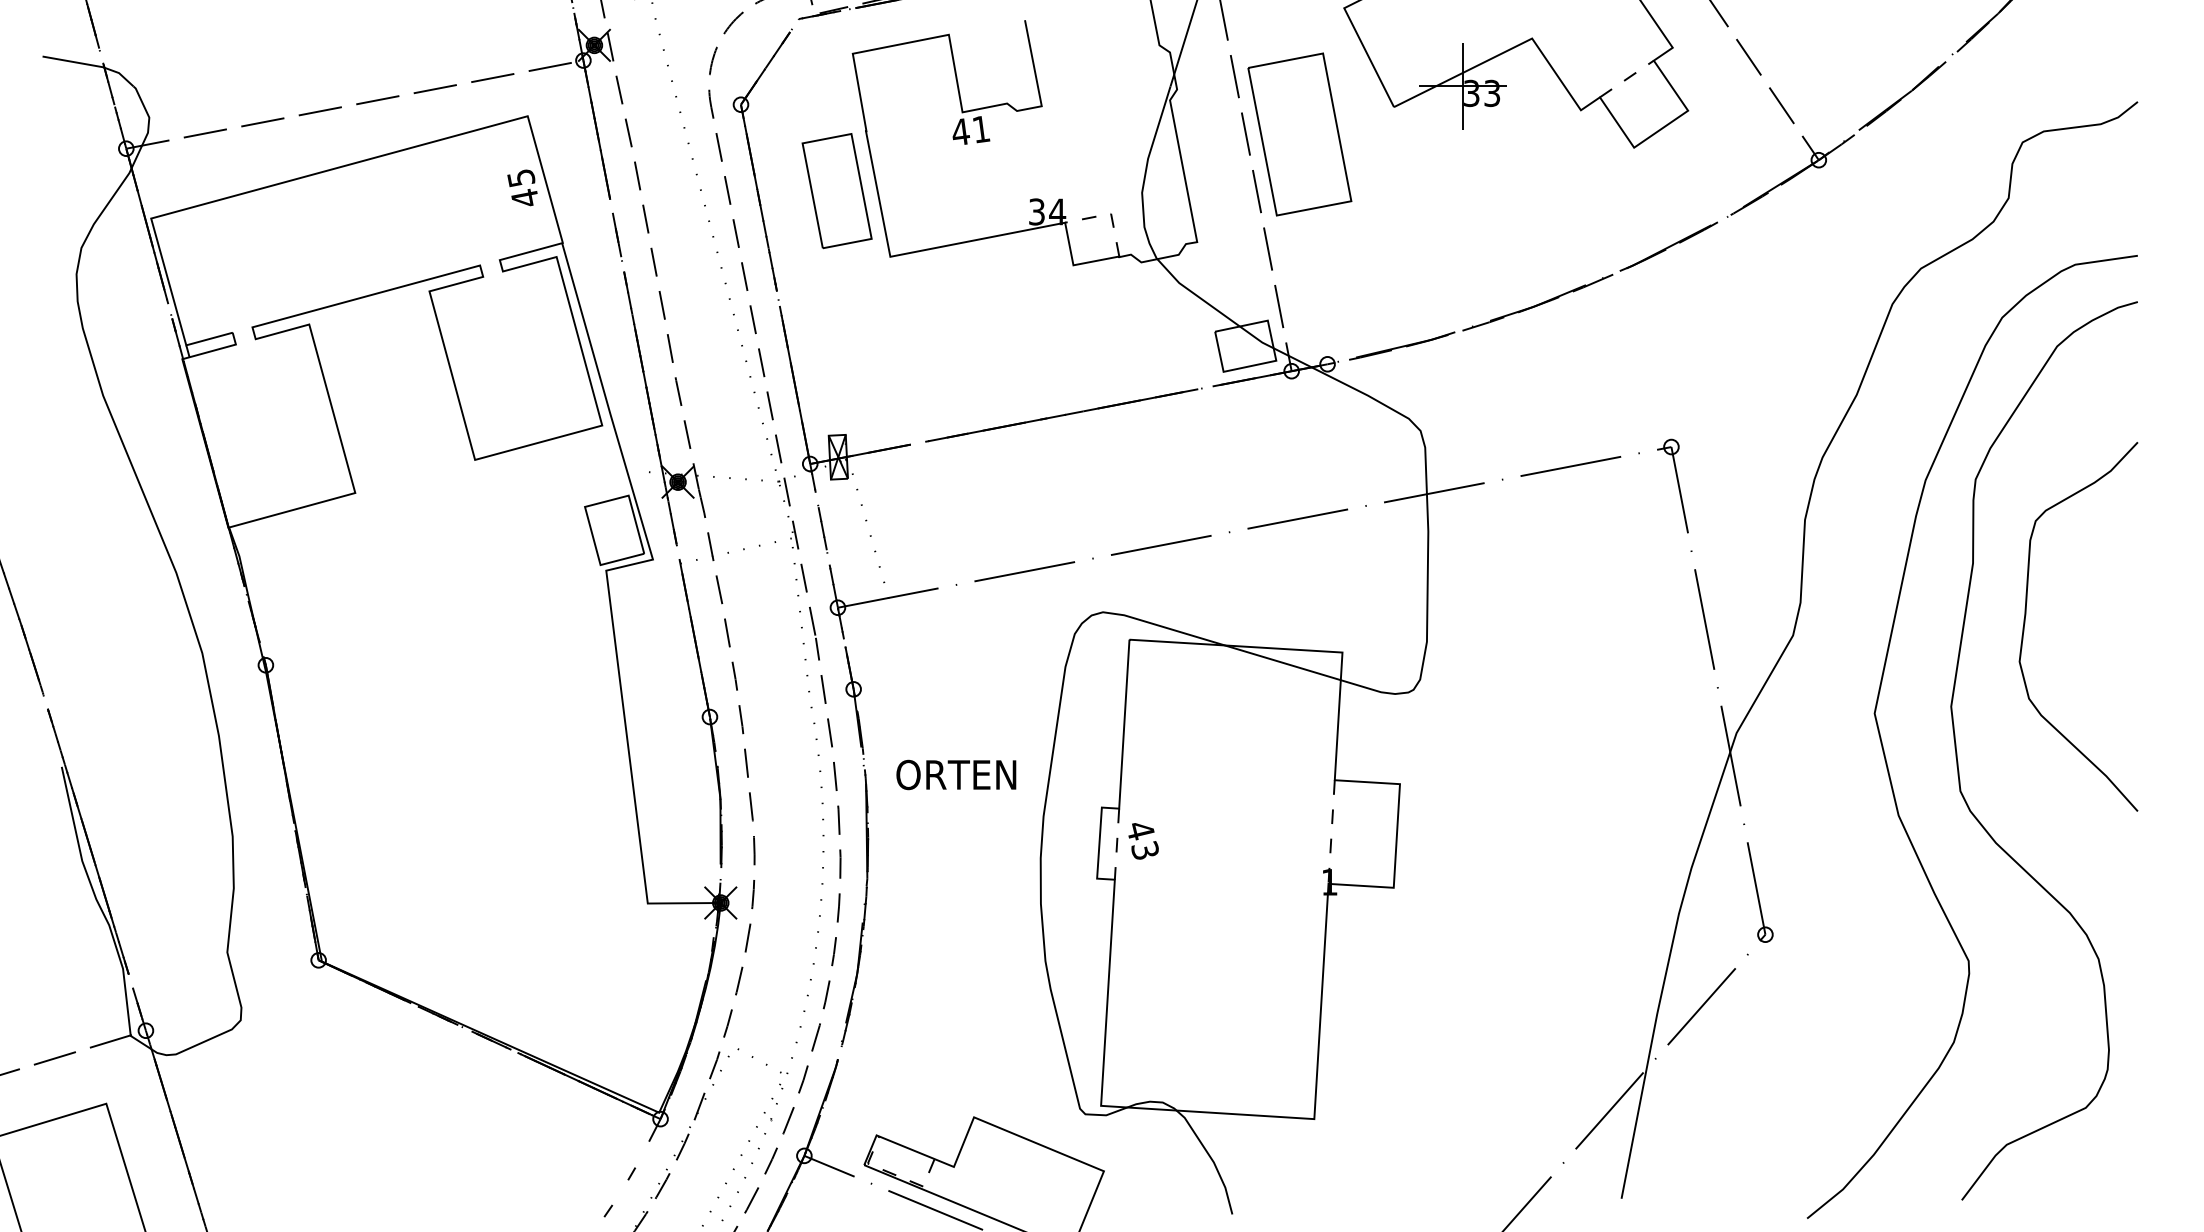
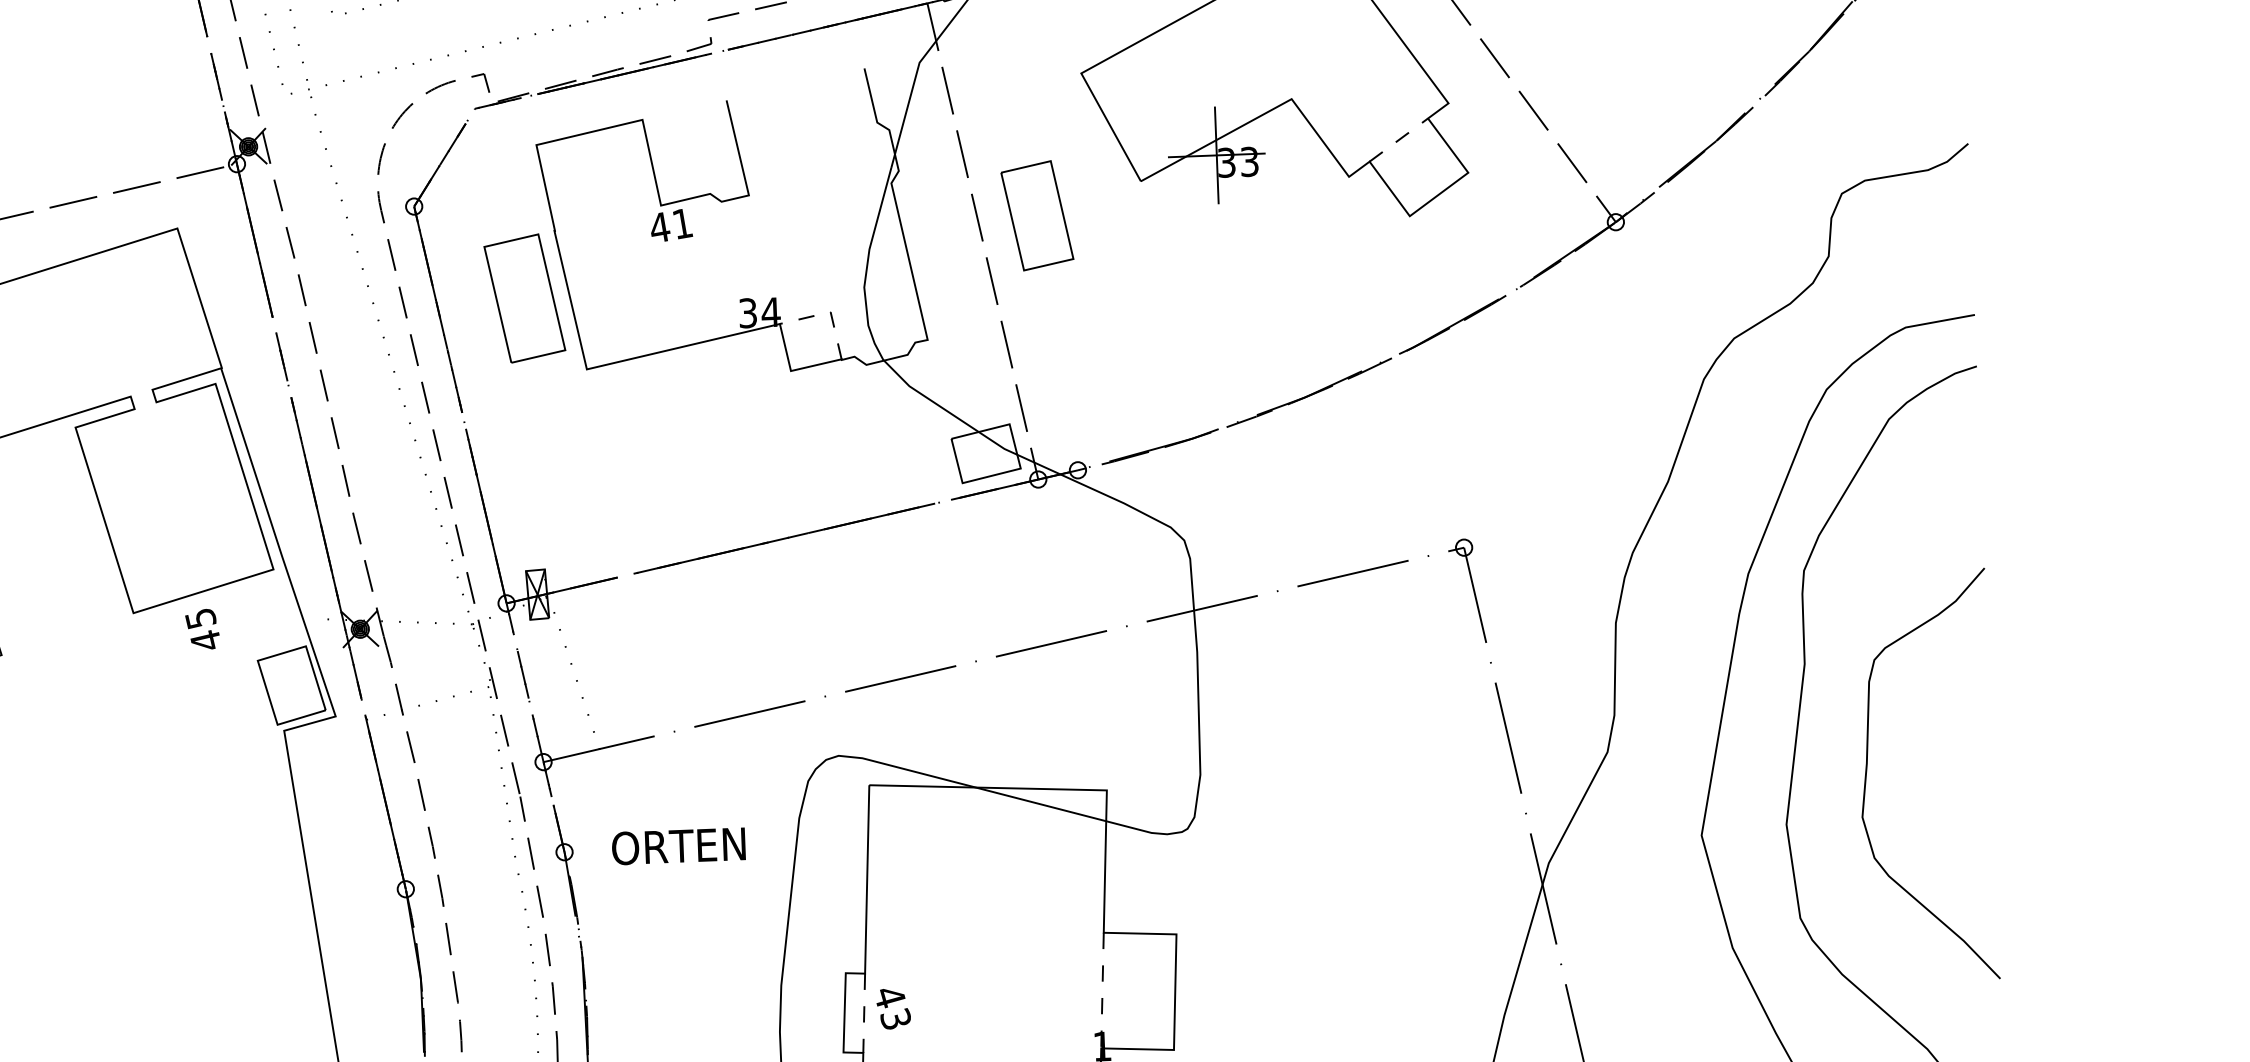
part: (1299, 134) -> (1036, 215), size x0.6
text: (522, 187) -> (202, 628), moved
curve: (2025, 623) -> (1867, 774), moved
text: (956, 774) -> (678, 845), moved

